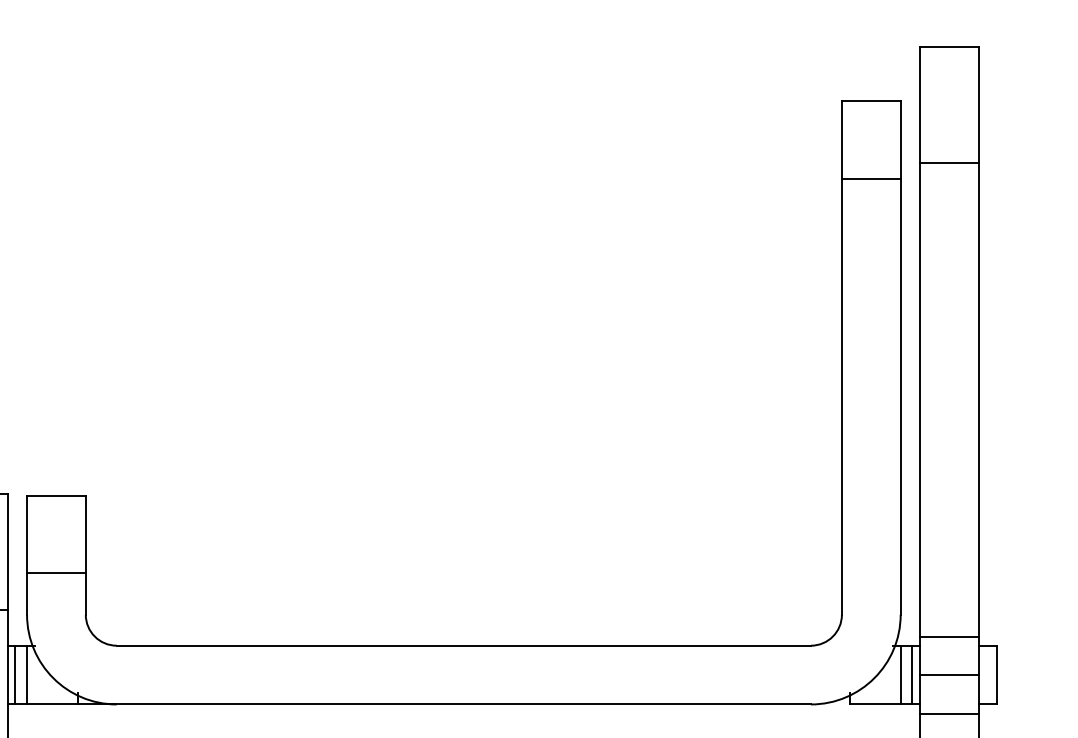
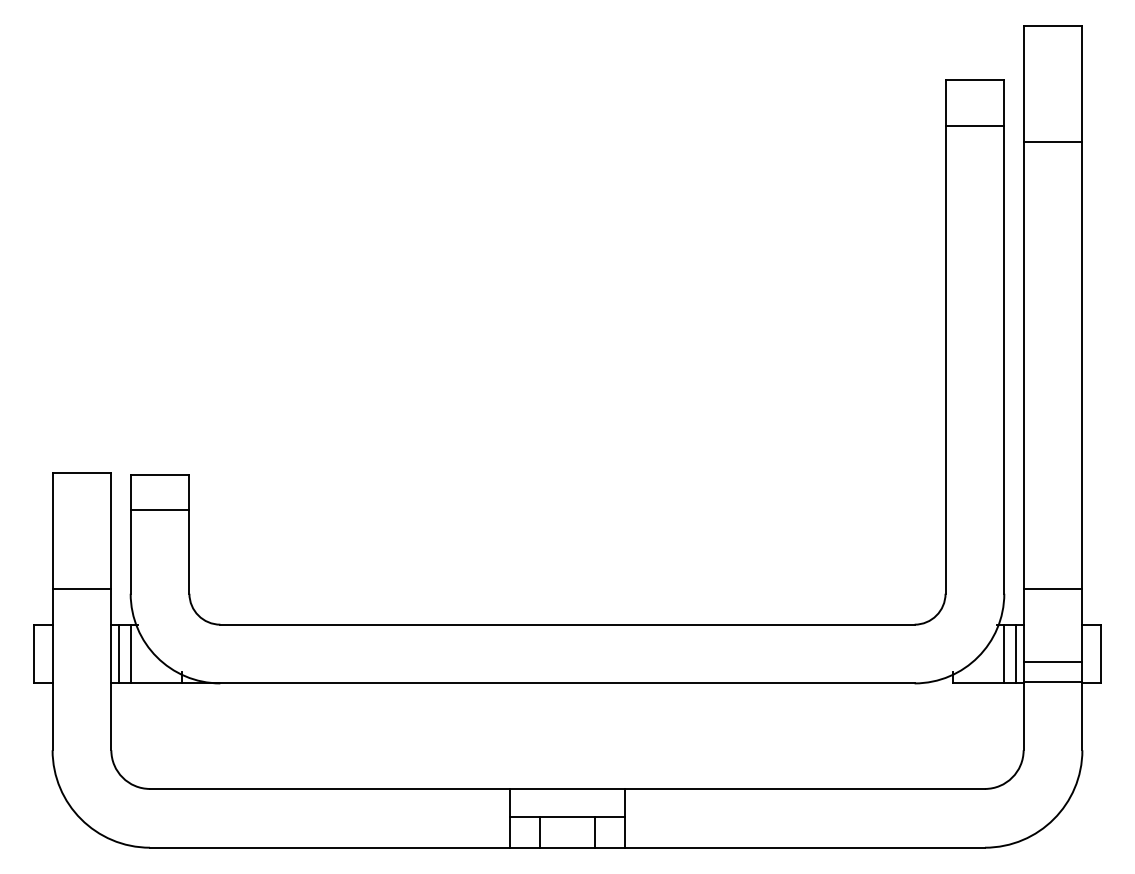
line: (870, 178) -> (974, 125), moved
line: (55, 572) -> (159, 509), moved
line: (948, 636) -> (1052, 588), moved
line: (948, 675) -> (1052, 682), moved
line: (948, 714) -> (1052, 662), moved

